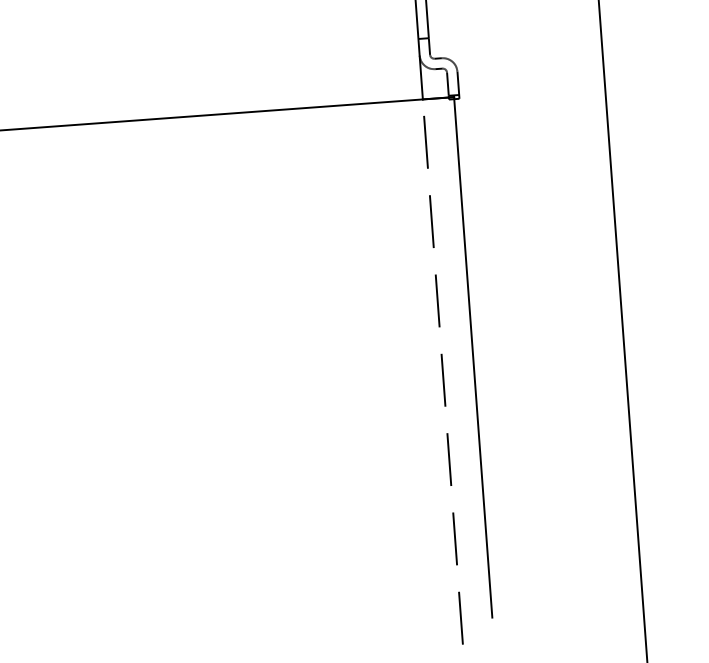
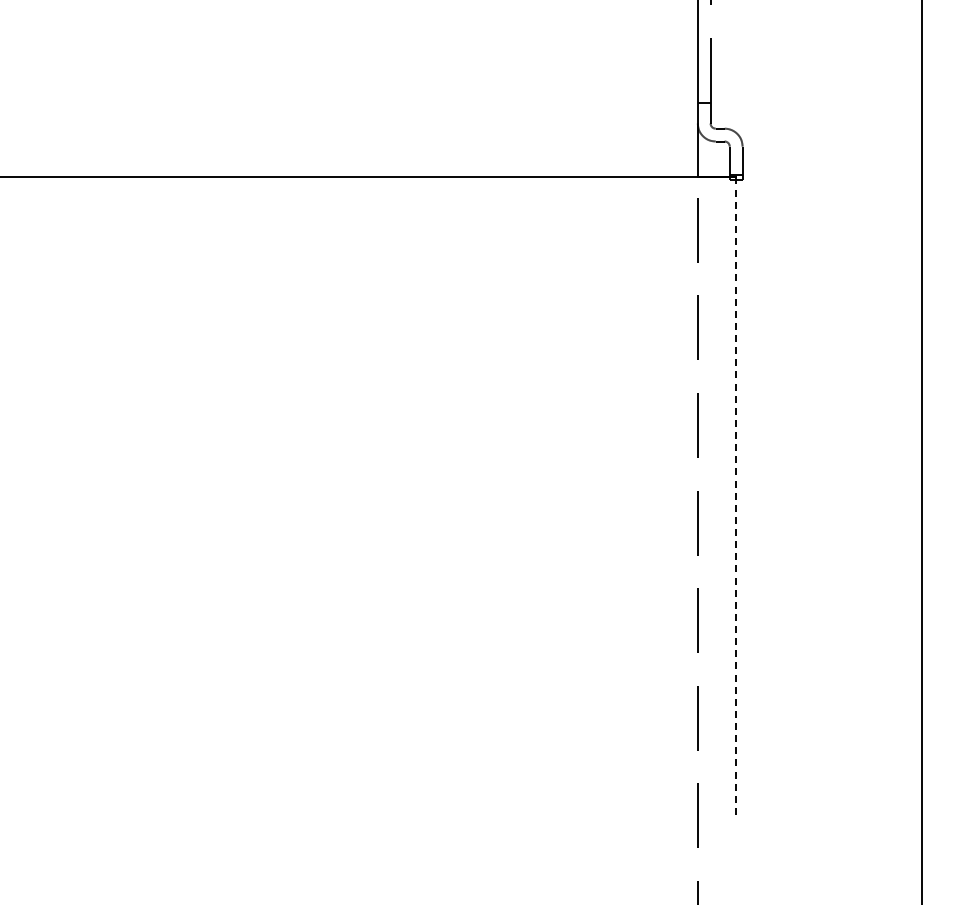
line: (473, 358) -> (736, 498), solid -> dashed

